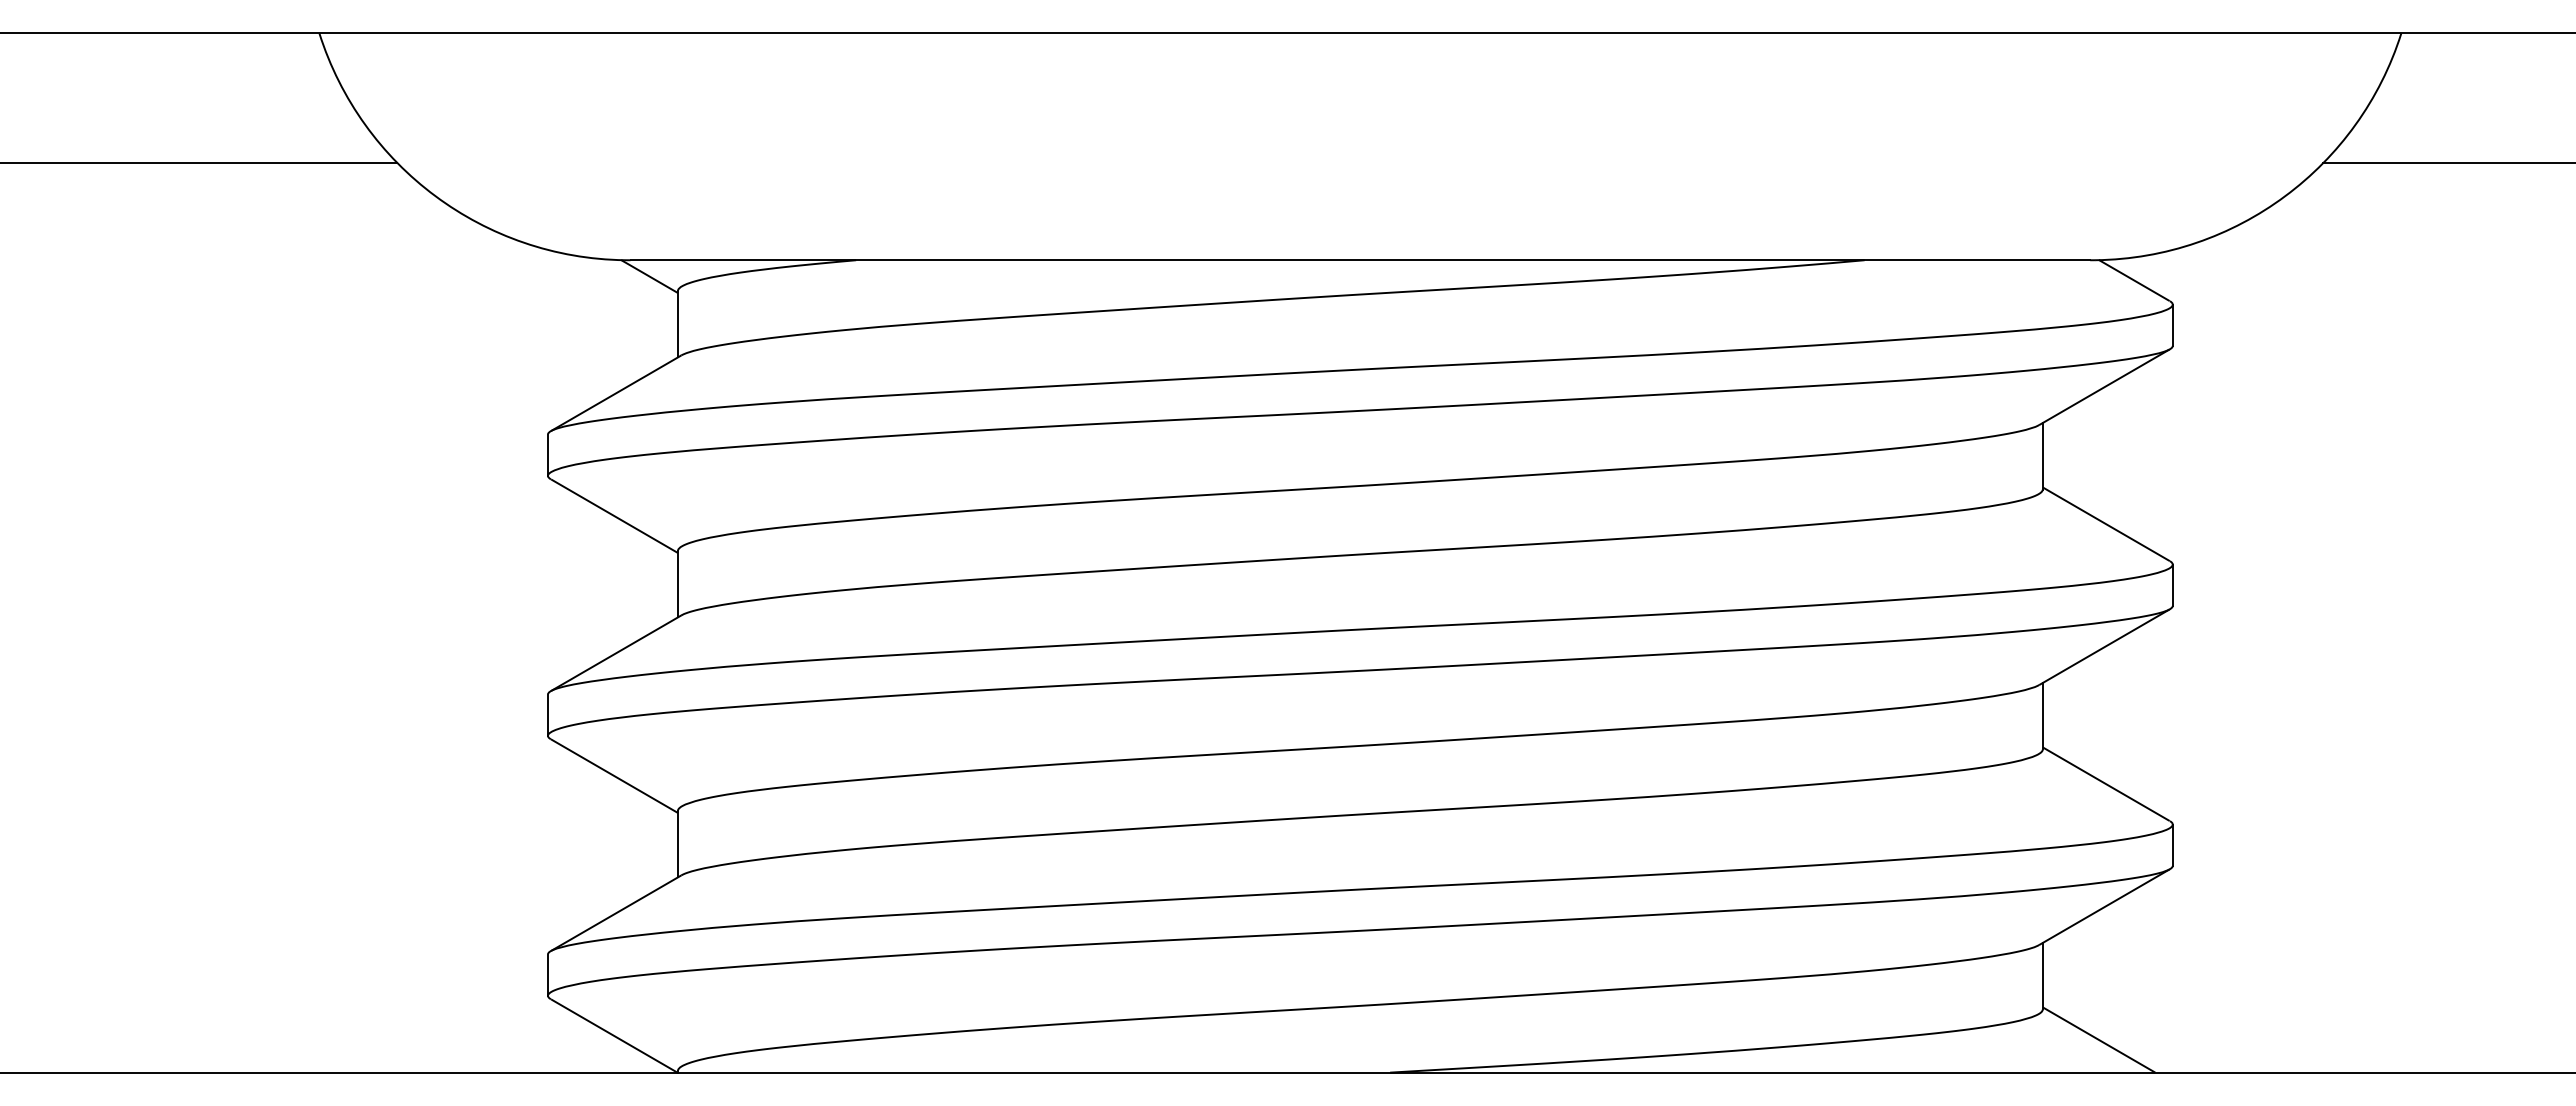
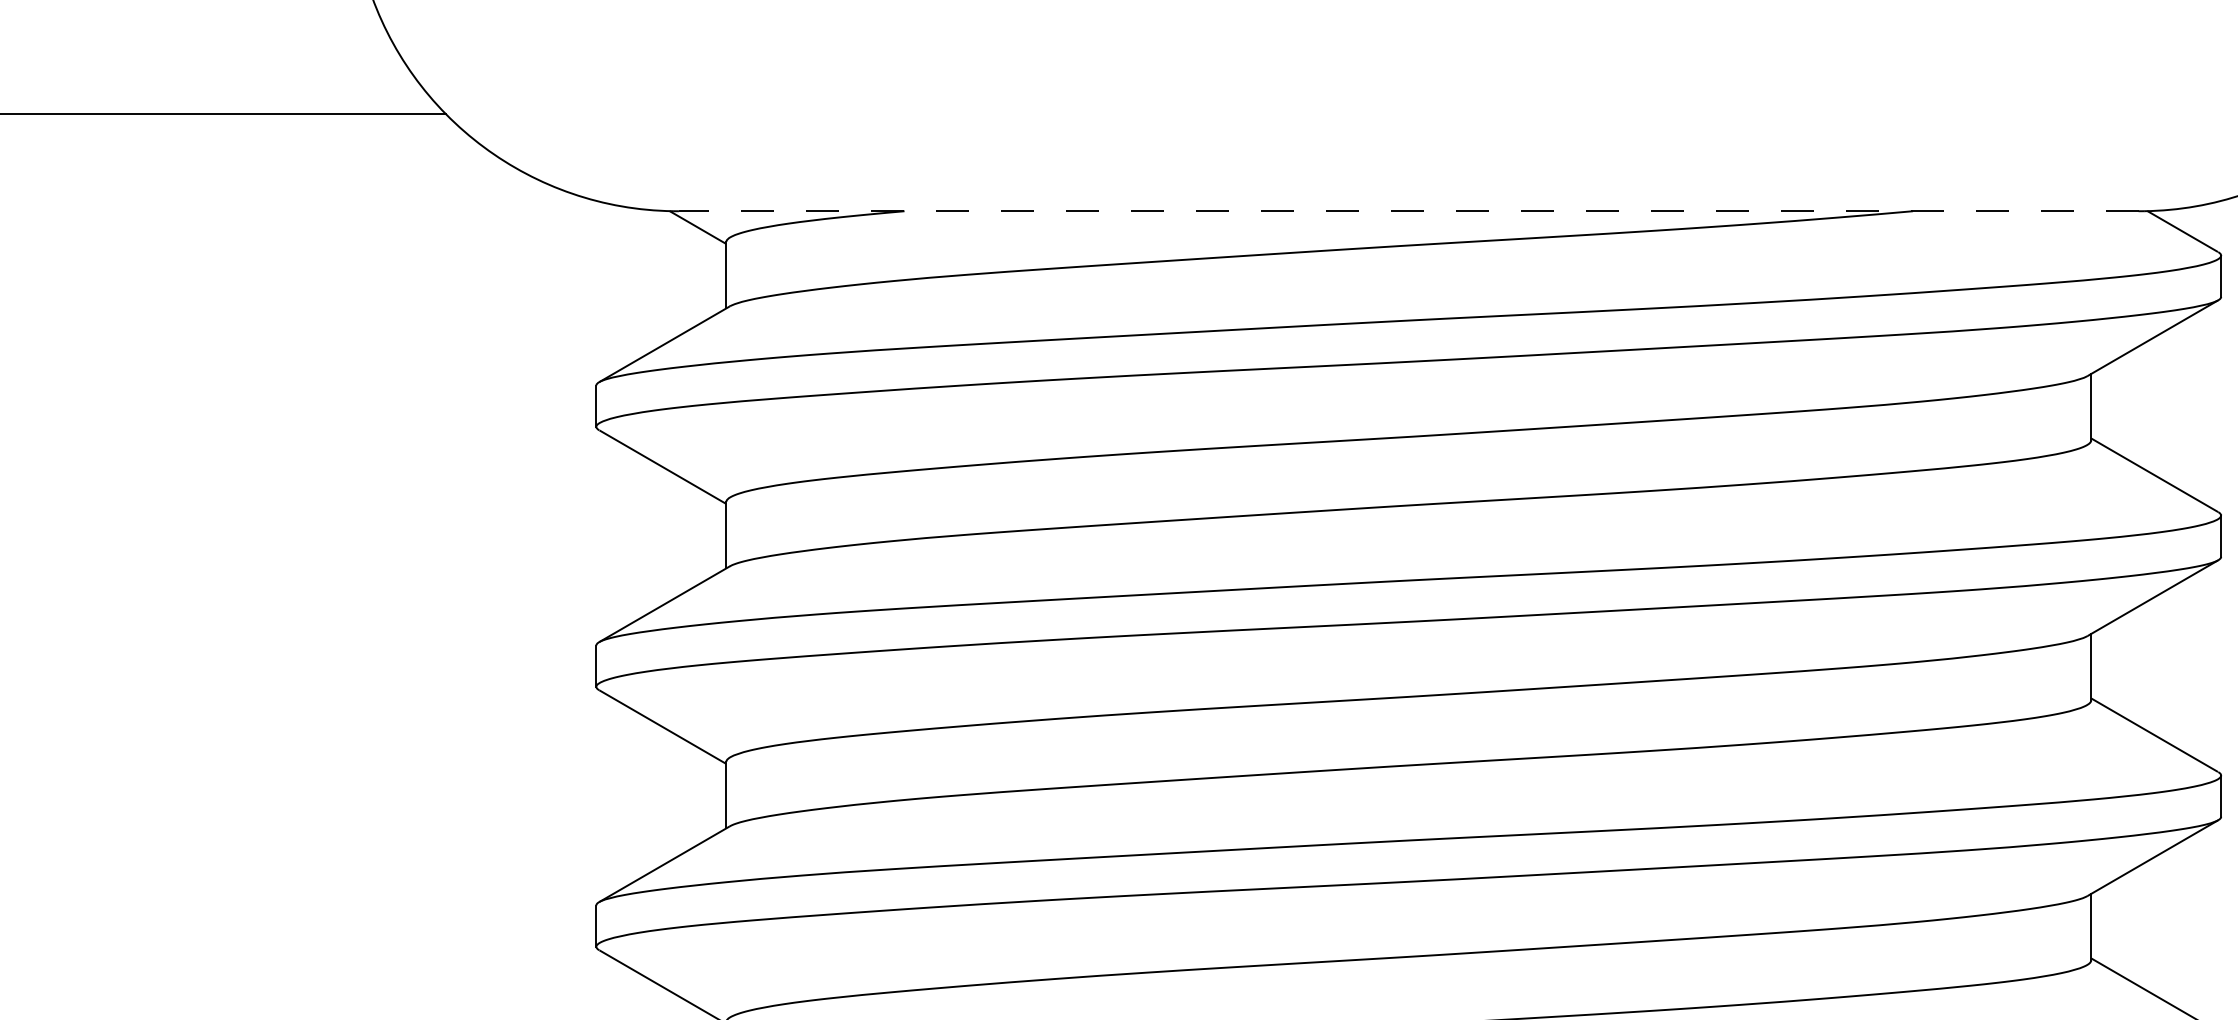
line: (1360, 260) -> (1408, 211), solid -> dashed

